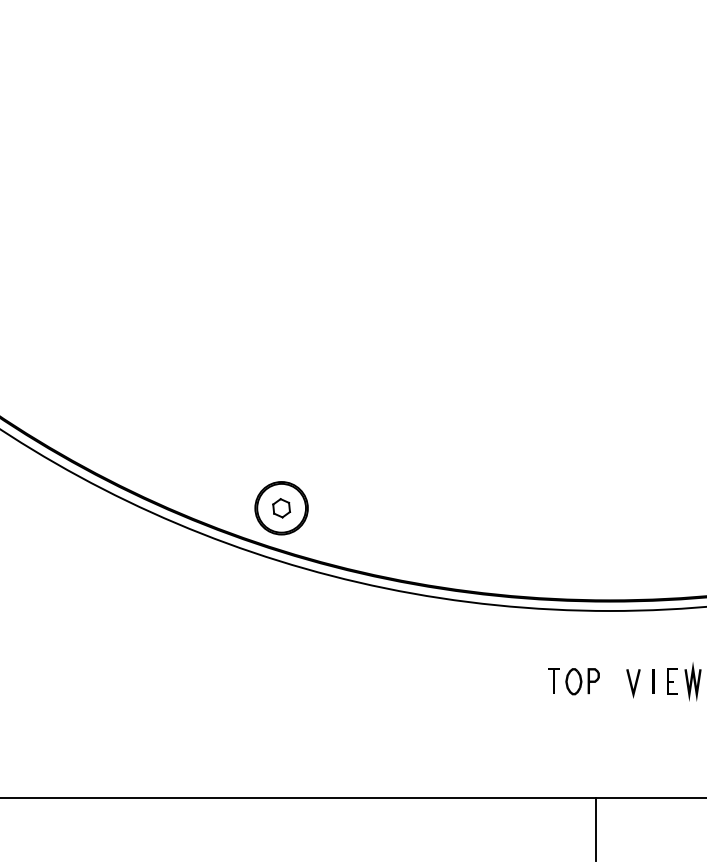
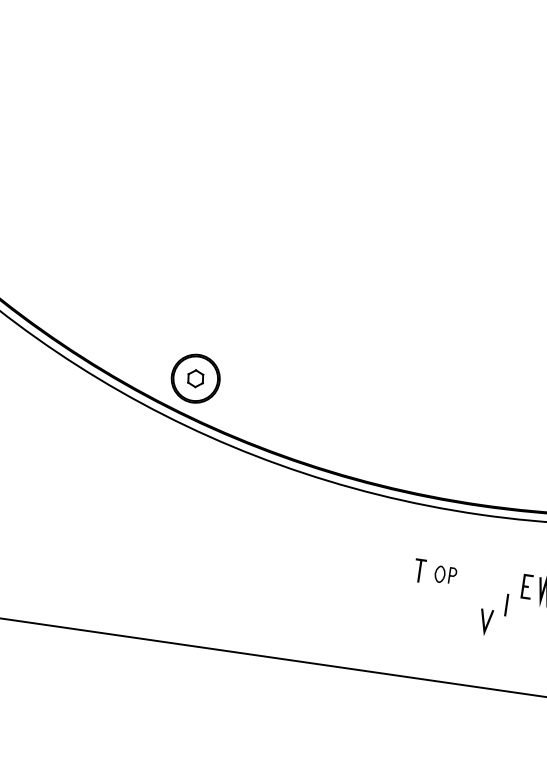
part: (582, 681) -> (445, 574), size x0.7
line: (653, 681) -> (506, 604), moved
line: (632, 684) -> (484, 623), moved
line: (595, 829) -> (438, 710), removed

